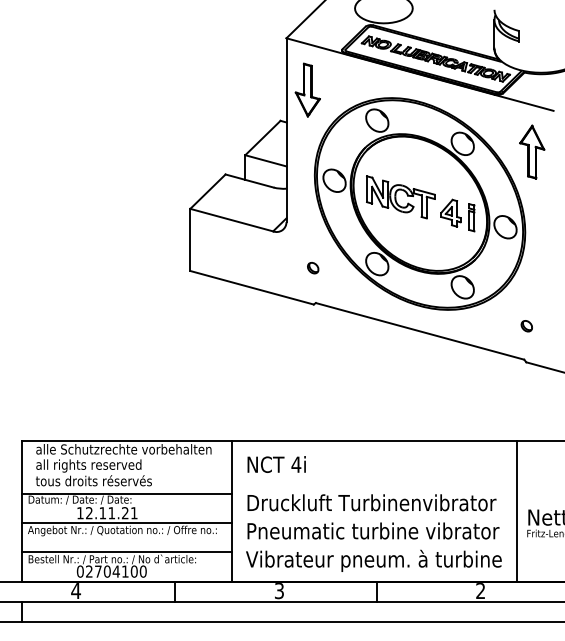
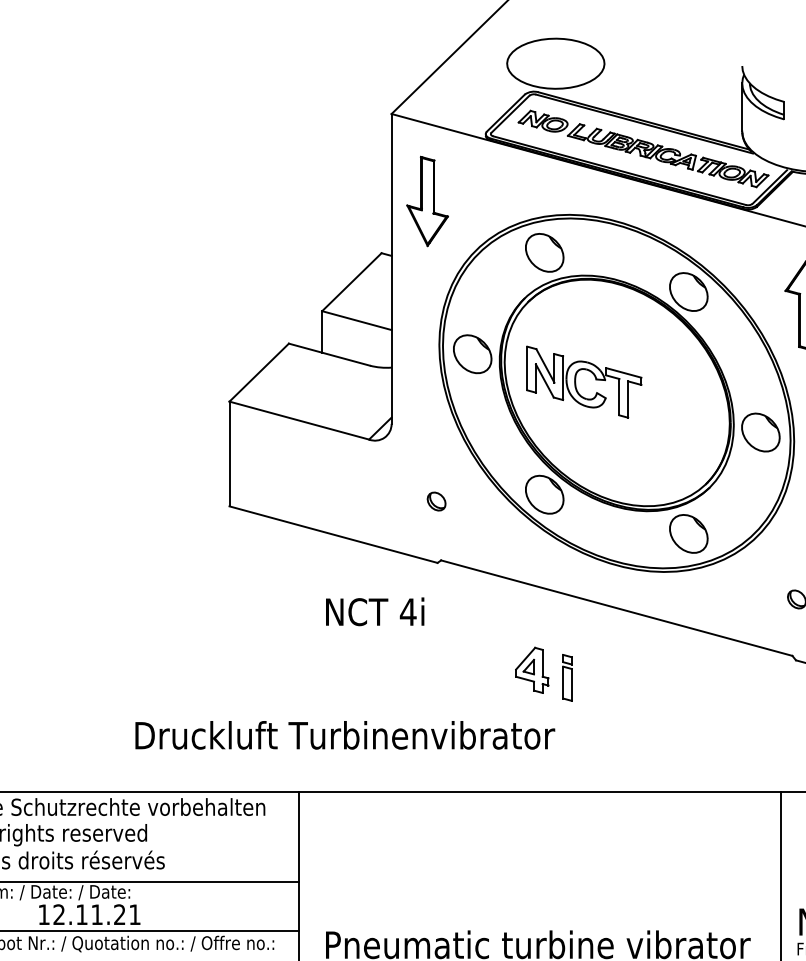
part: (457, 215) -> (543, 674), moved
text: (276, 464) -> (374, 611), moved
text: (371, 502) -> (344, 734), moved

